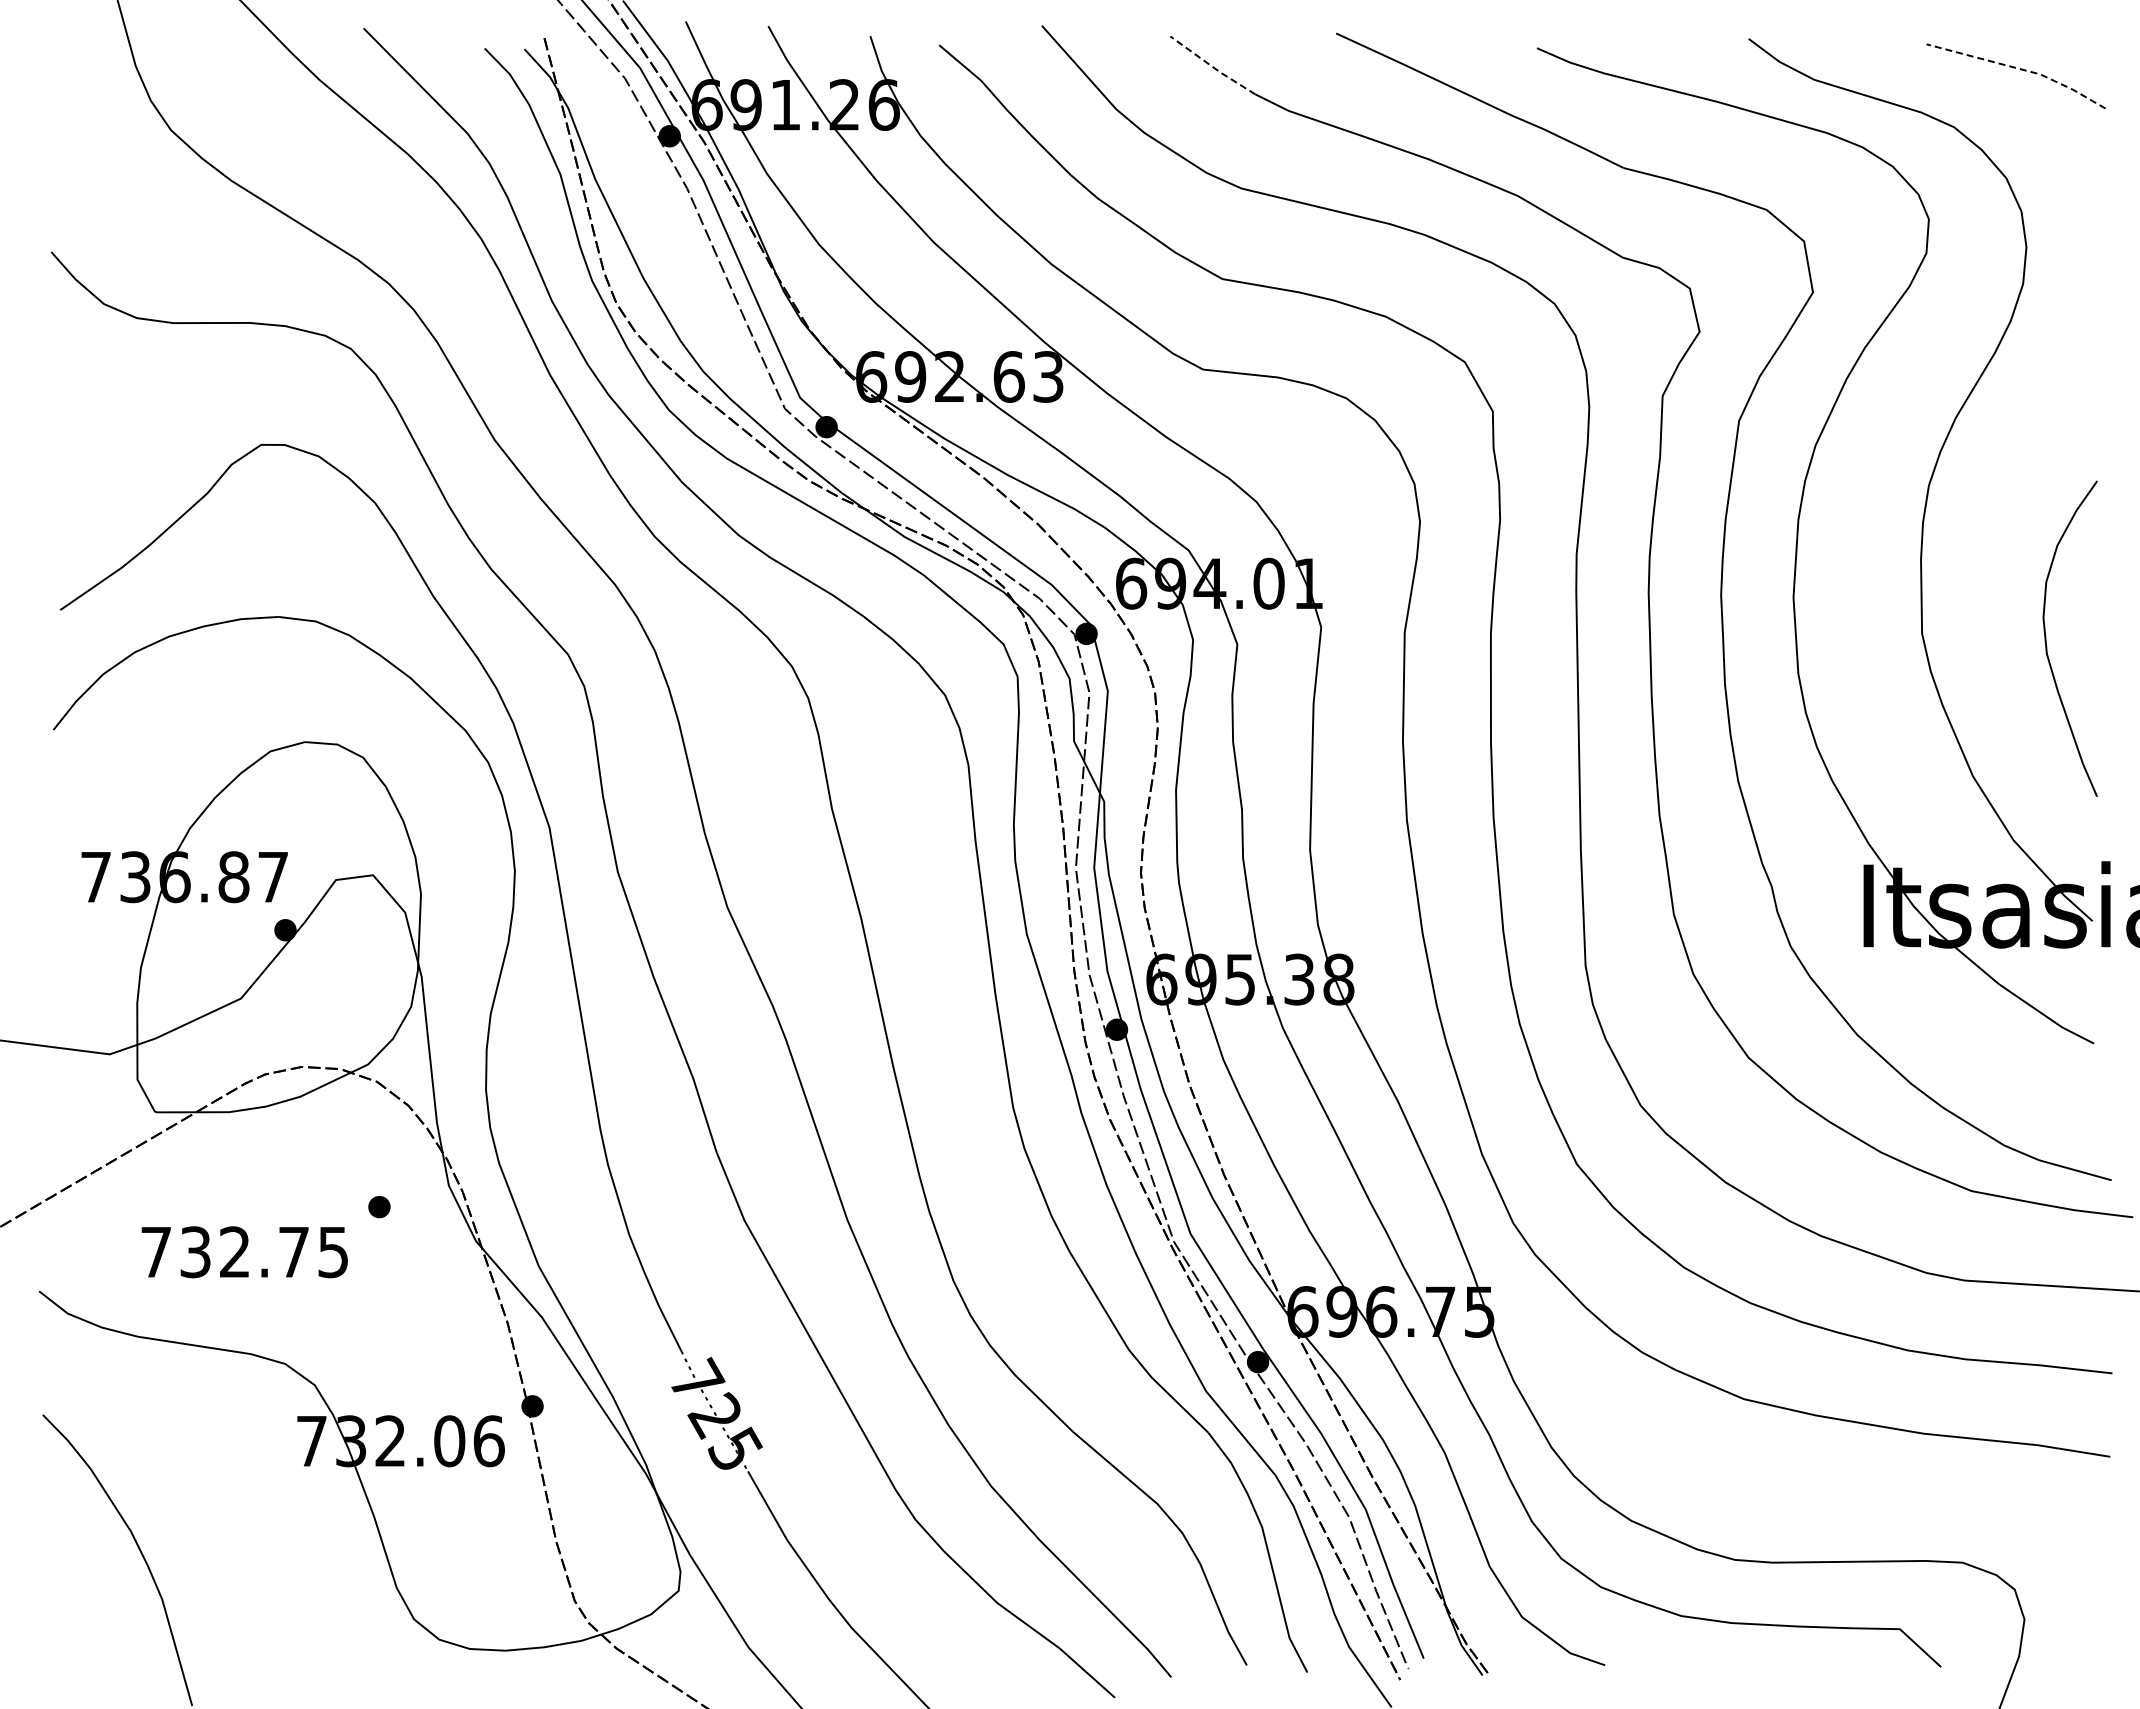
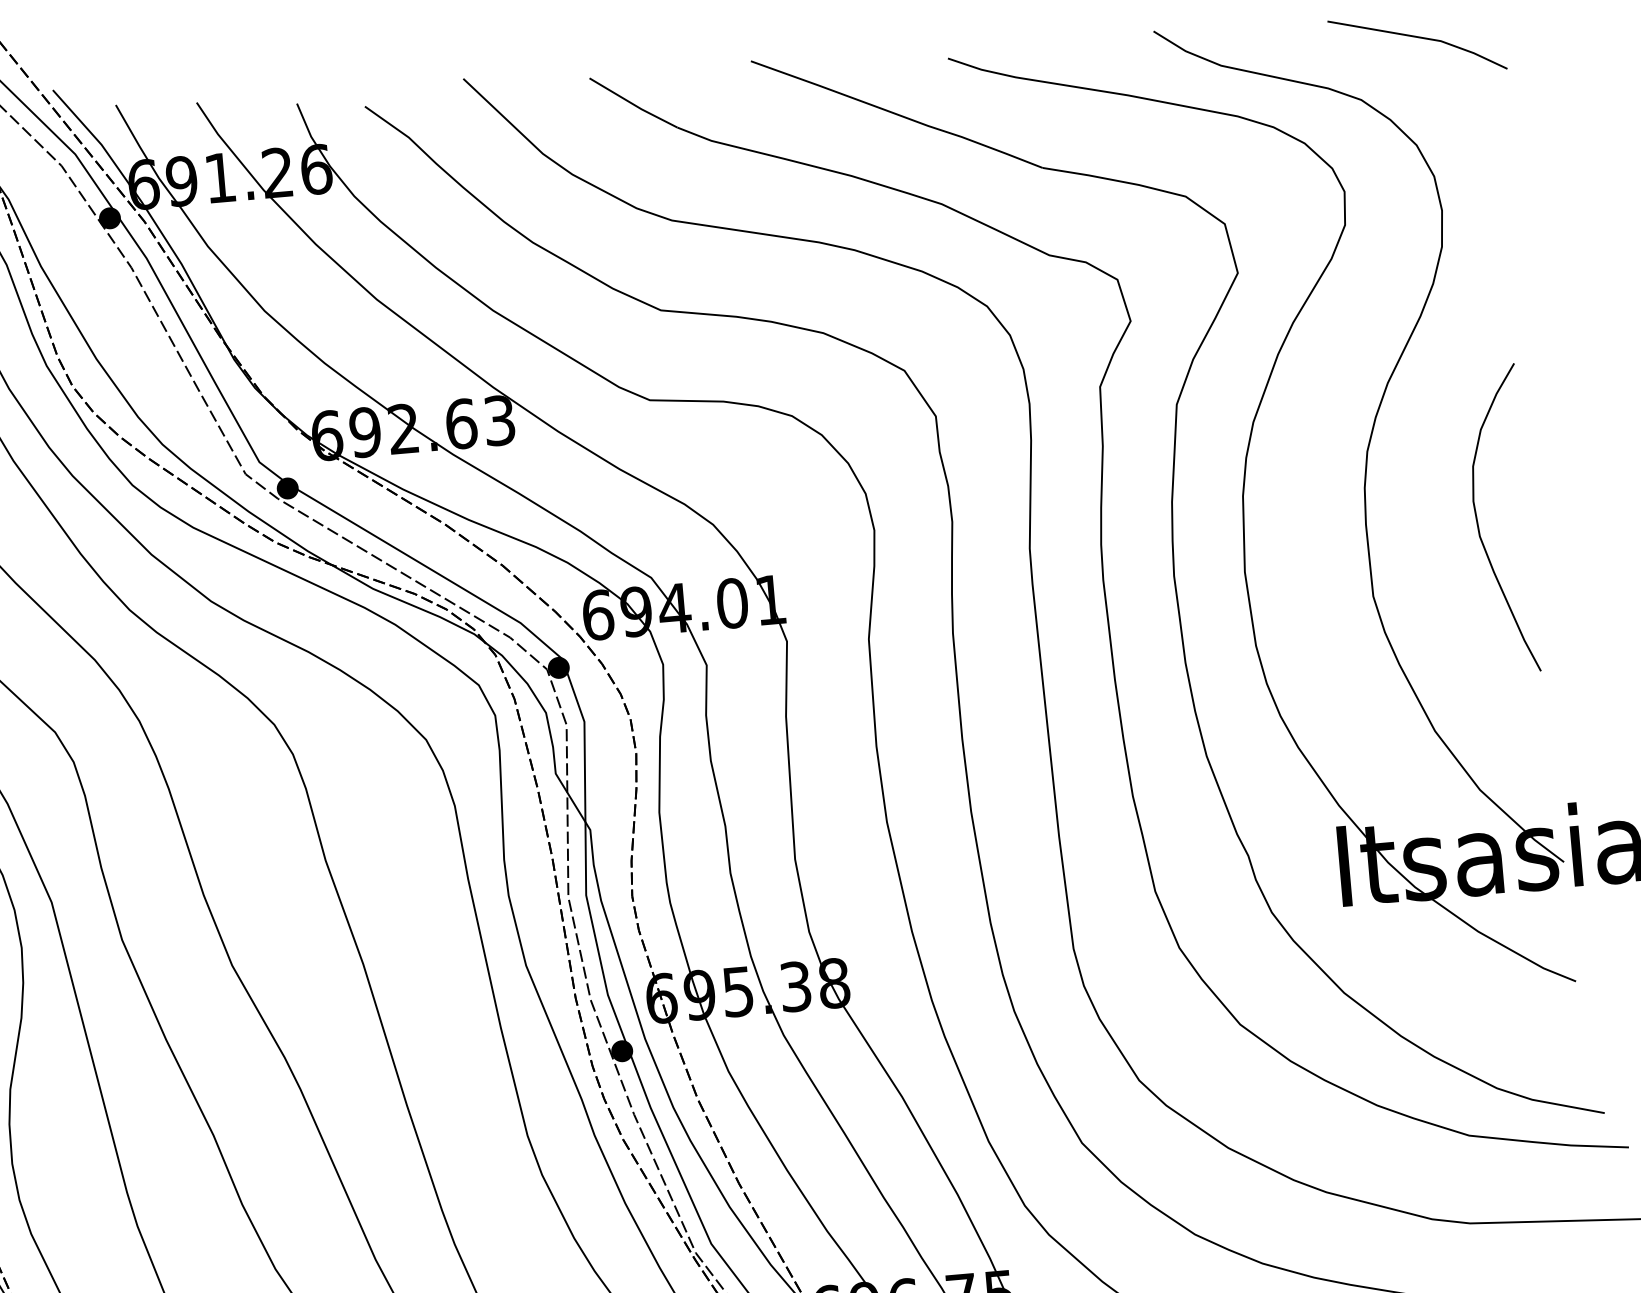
line: (1212, 66) -> (633, 104), dashed -> solid
line: (2020, 69) -> (1421, 38), dashed -> solid
curve: (2046, 638) -> (1478, 521), moved

